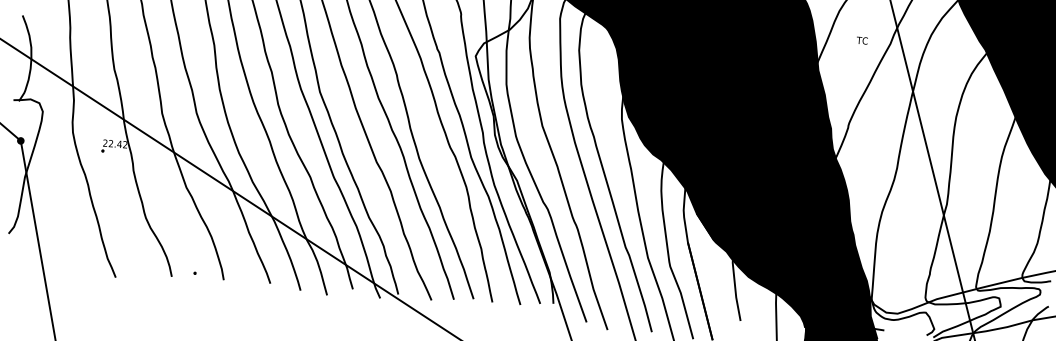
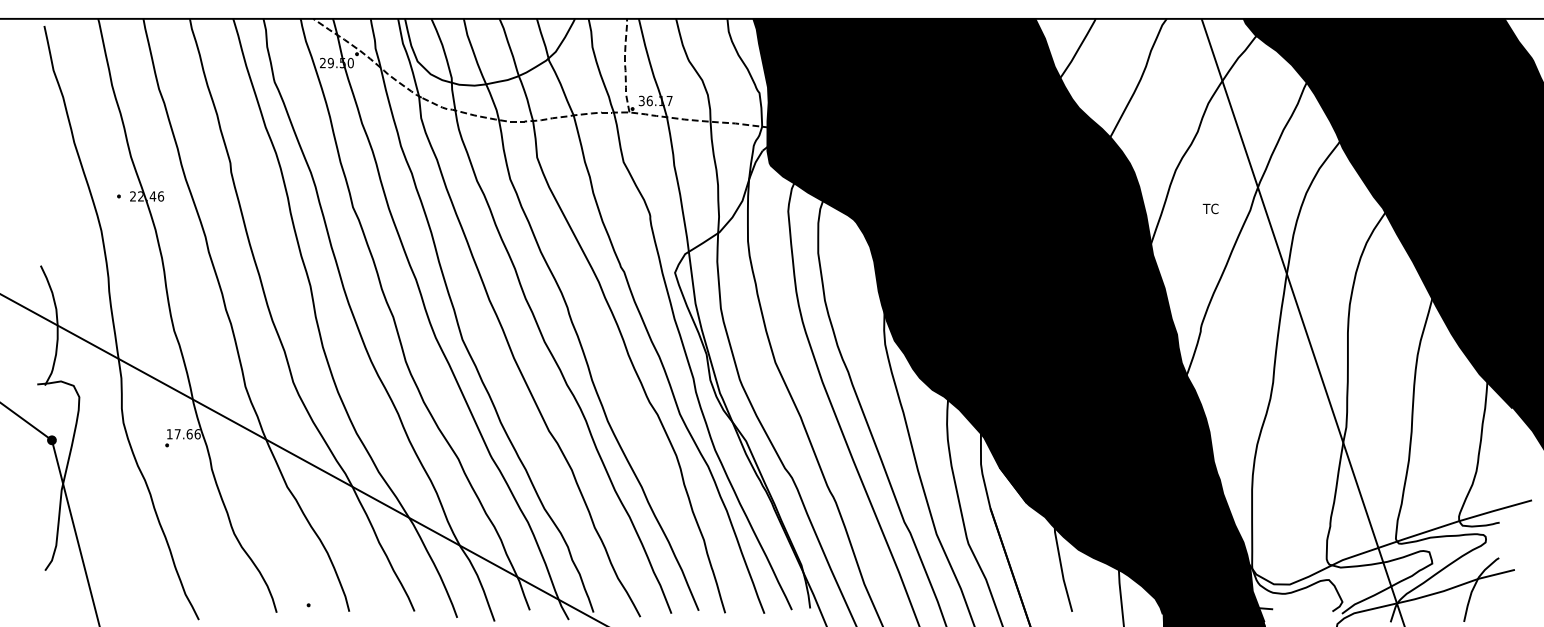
text: (115, 144) -> (183, 434), 22.42 -> 17.66

